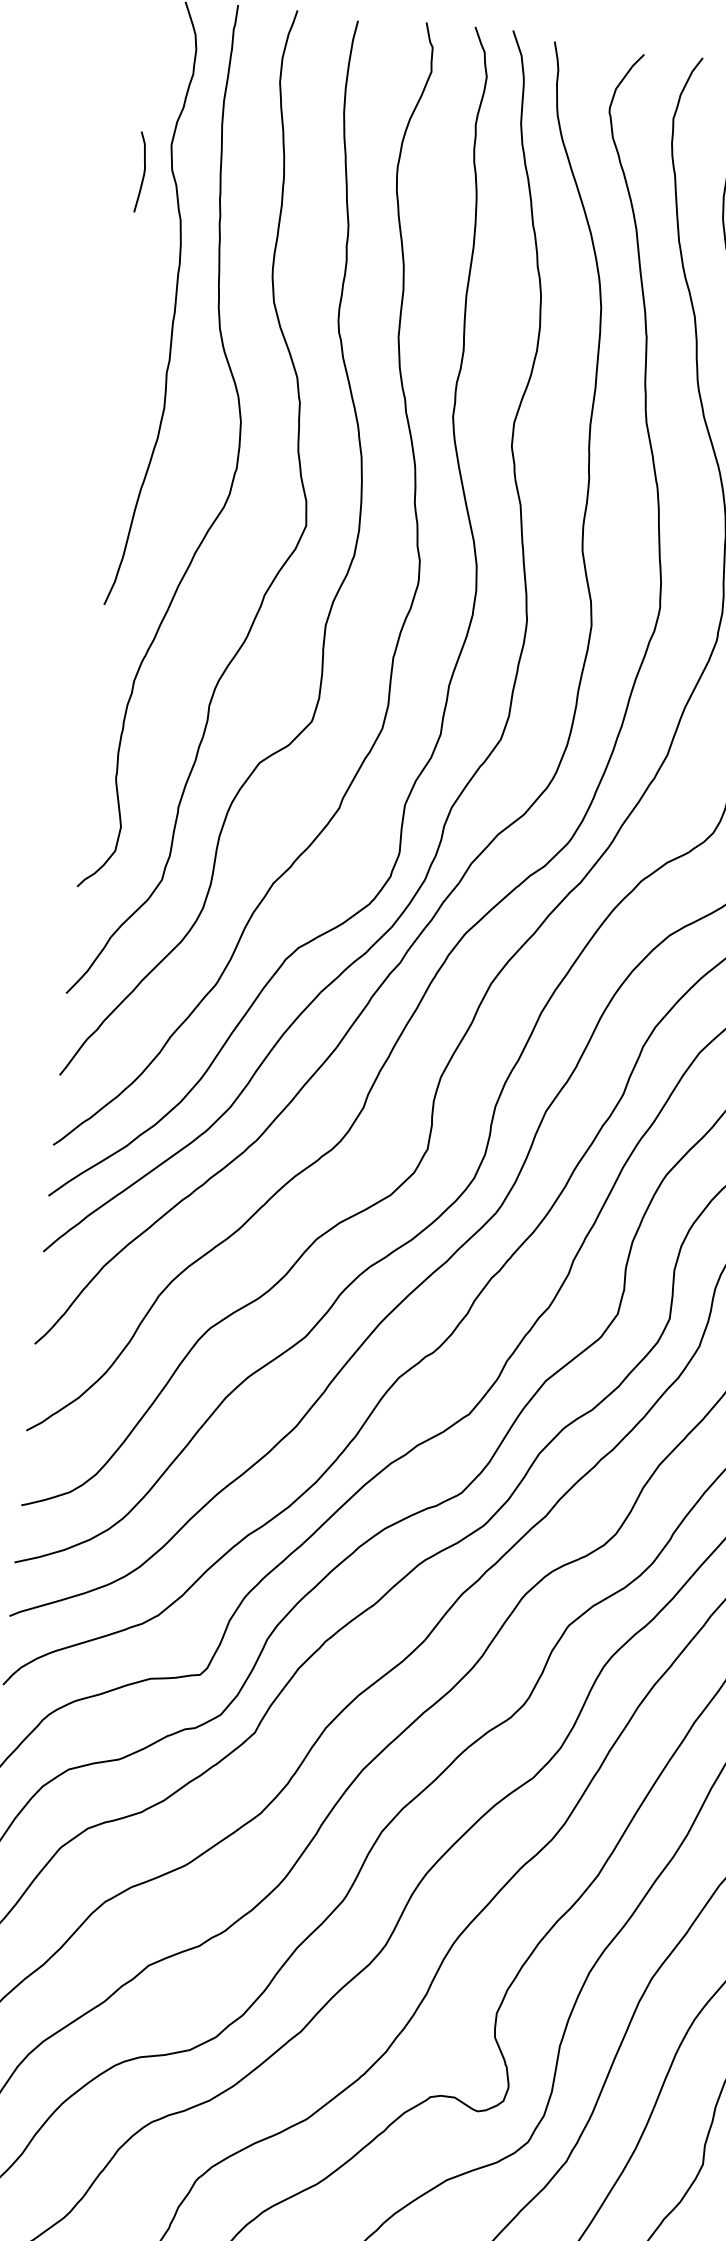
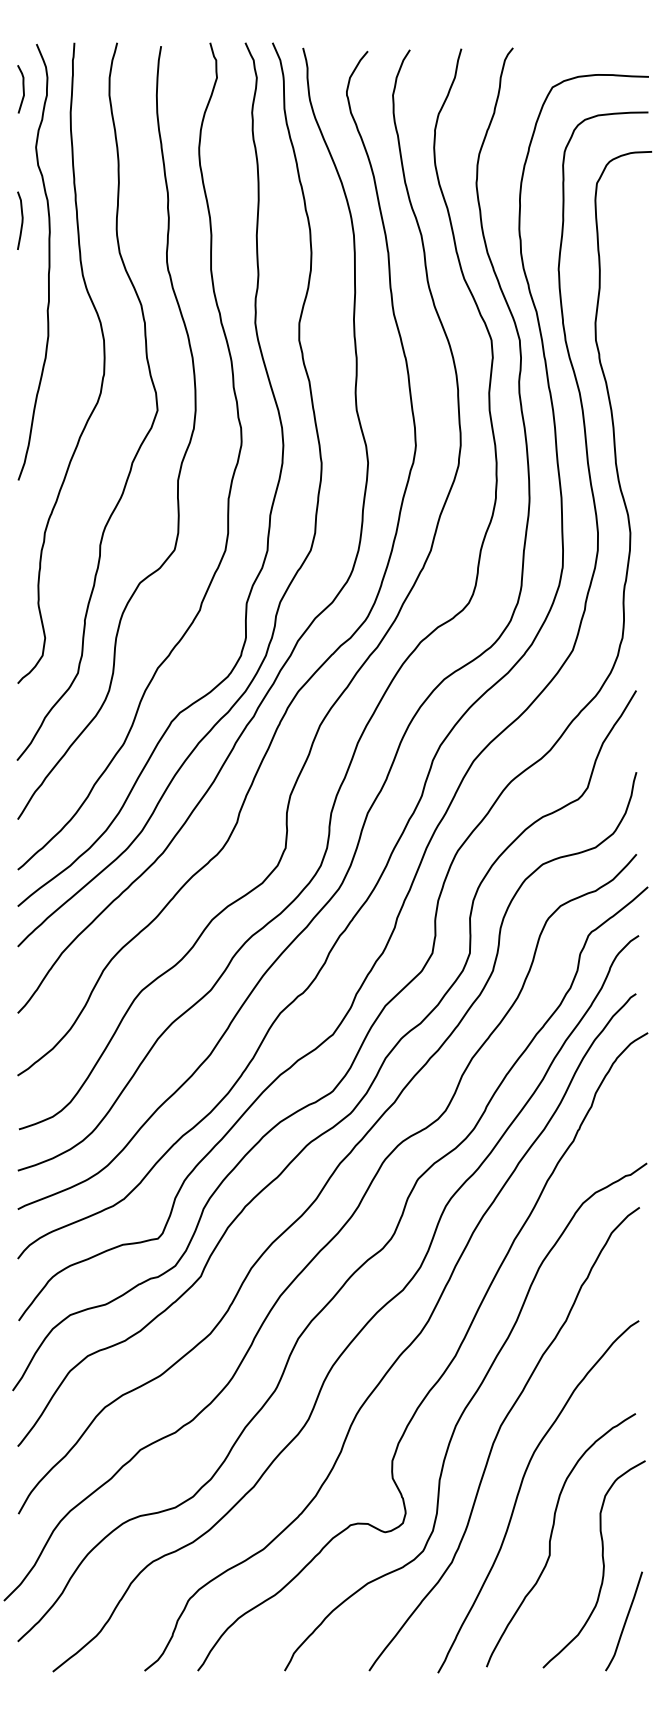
curve: (160, 63) -> (22, 89), added
curve: (143, 172) -> (21, 220), moved

